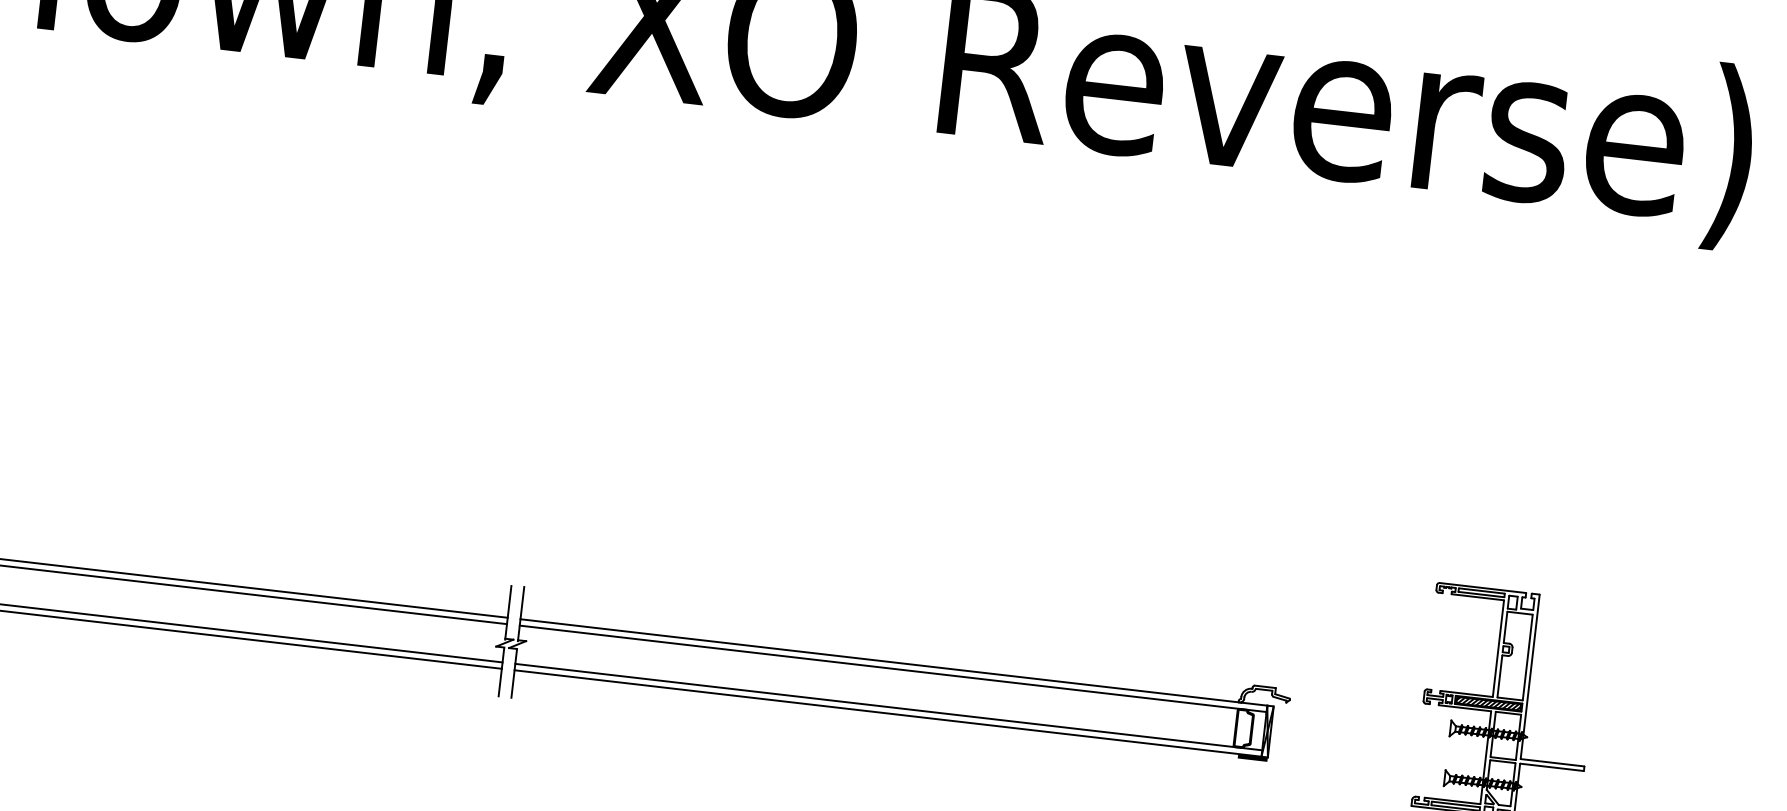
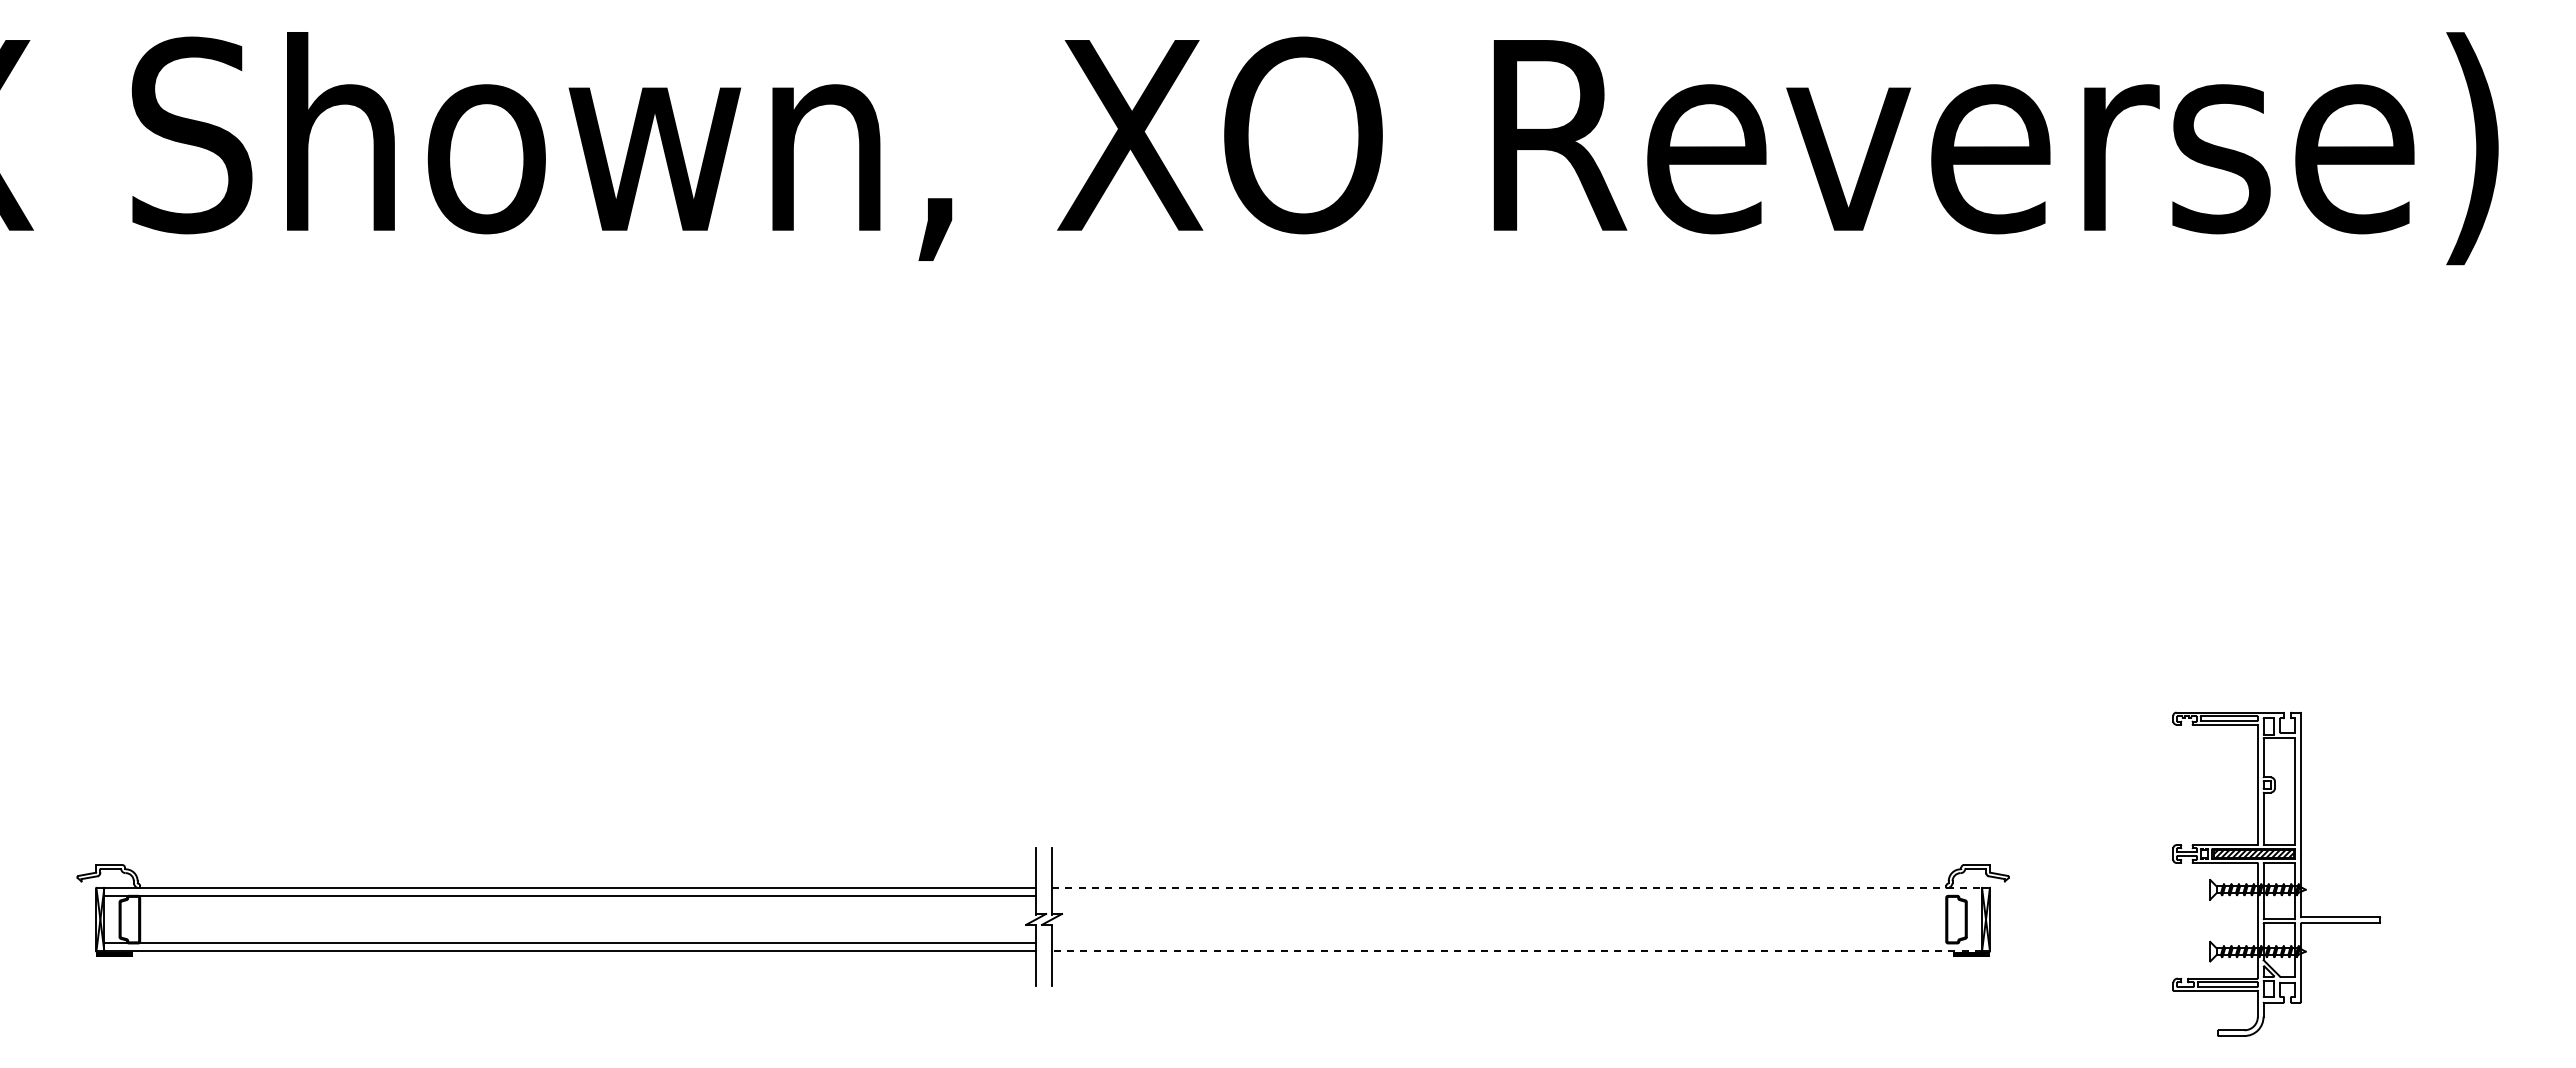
line: (894, 662) -> (1517, 887), solid -> dashed
line: (892, 668) -> (1516, 895), removed
line: (888, 707) -> (1516, 943), removed
line: (887, 713) -> (1516, 951), solid -> dashed

